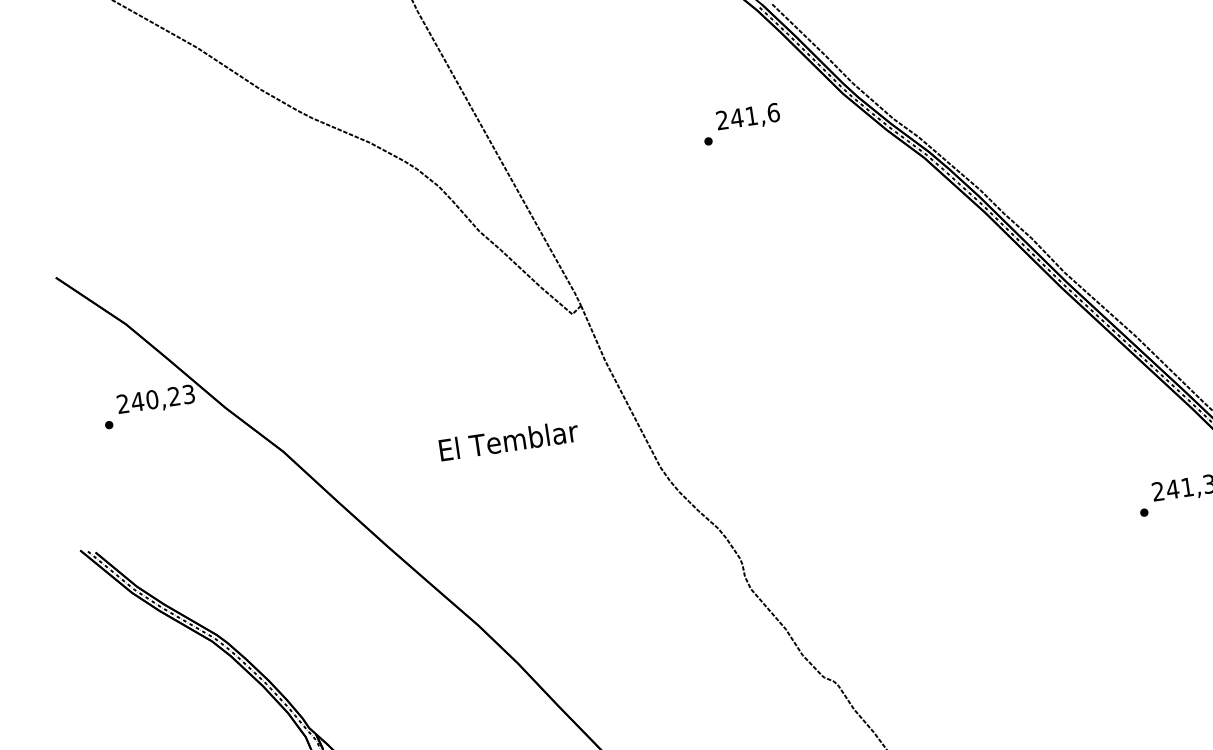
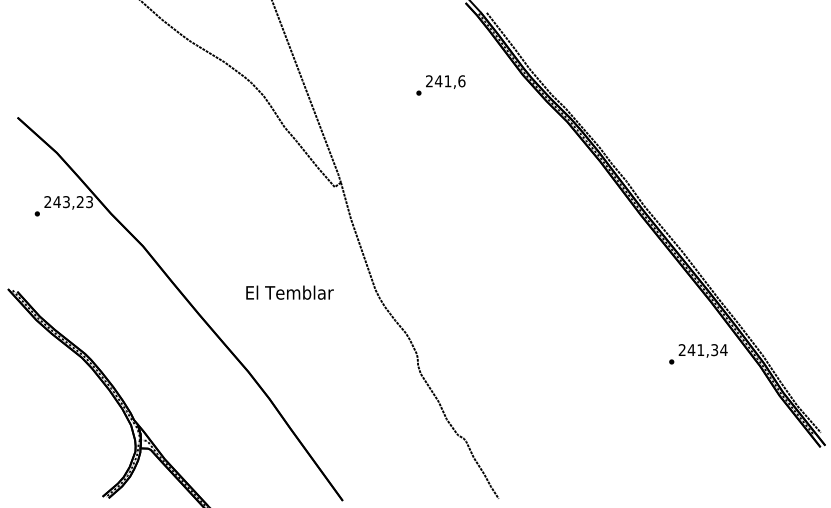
text: (740, 124) -> (440, 85), moved
text: (152, 400) -> (66, 202), 240,23 -> 243,23
text: (508, 440) -> (289, 292), moved

